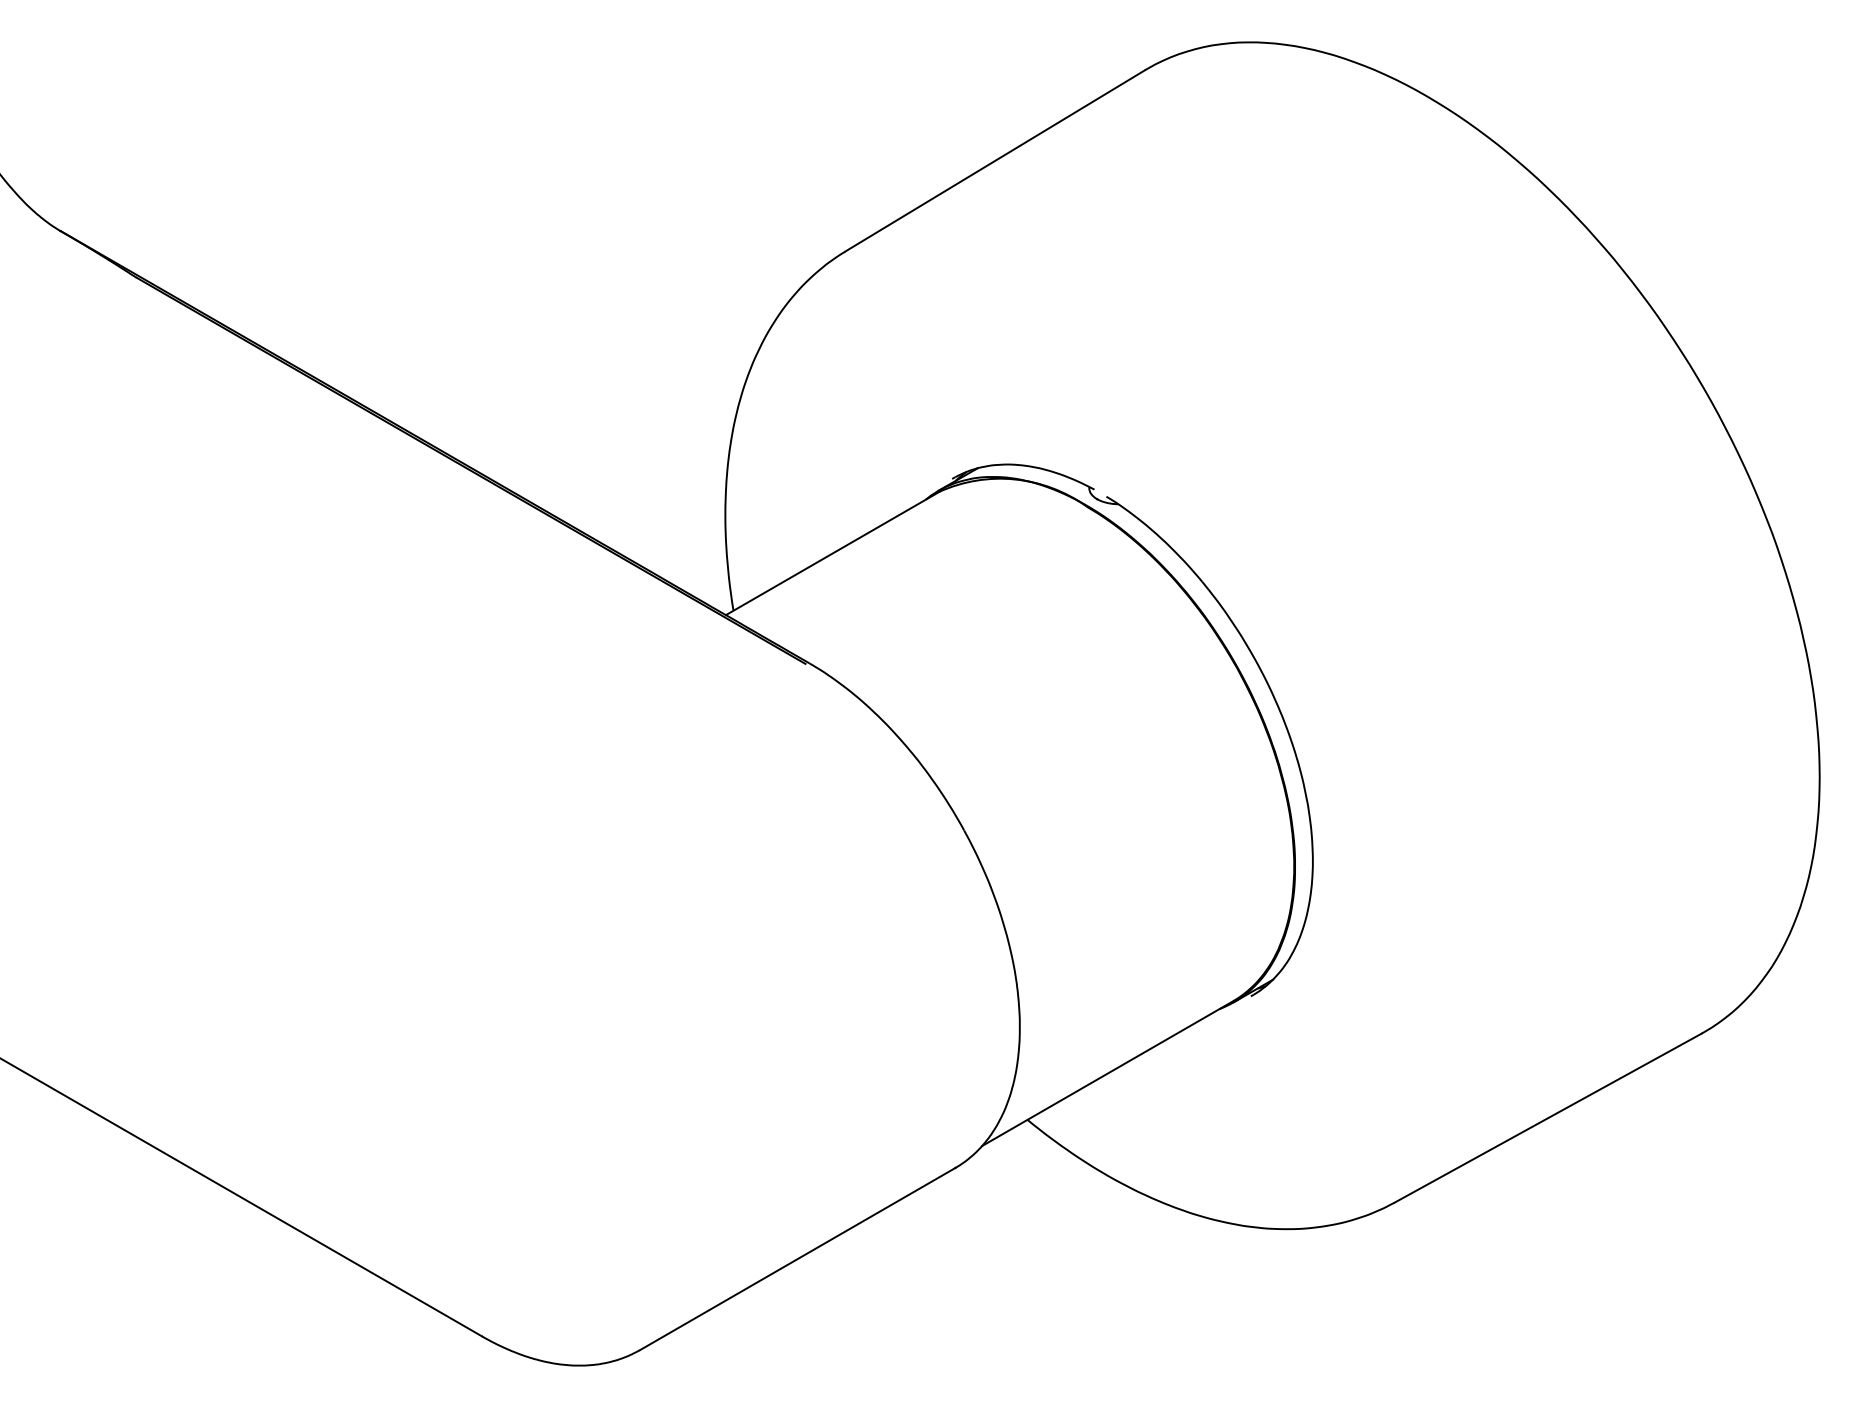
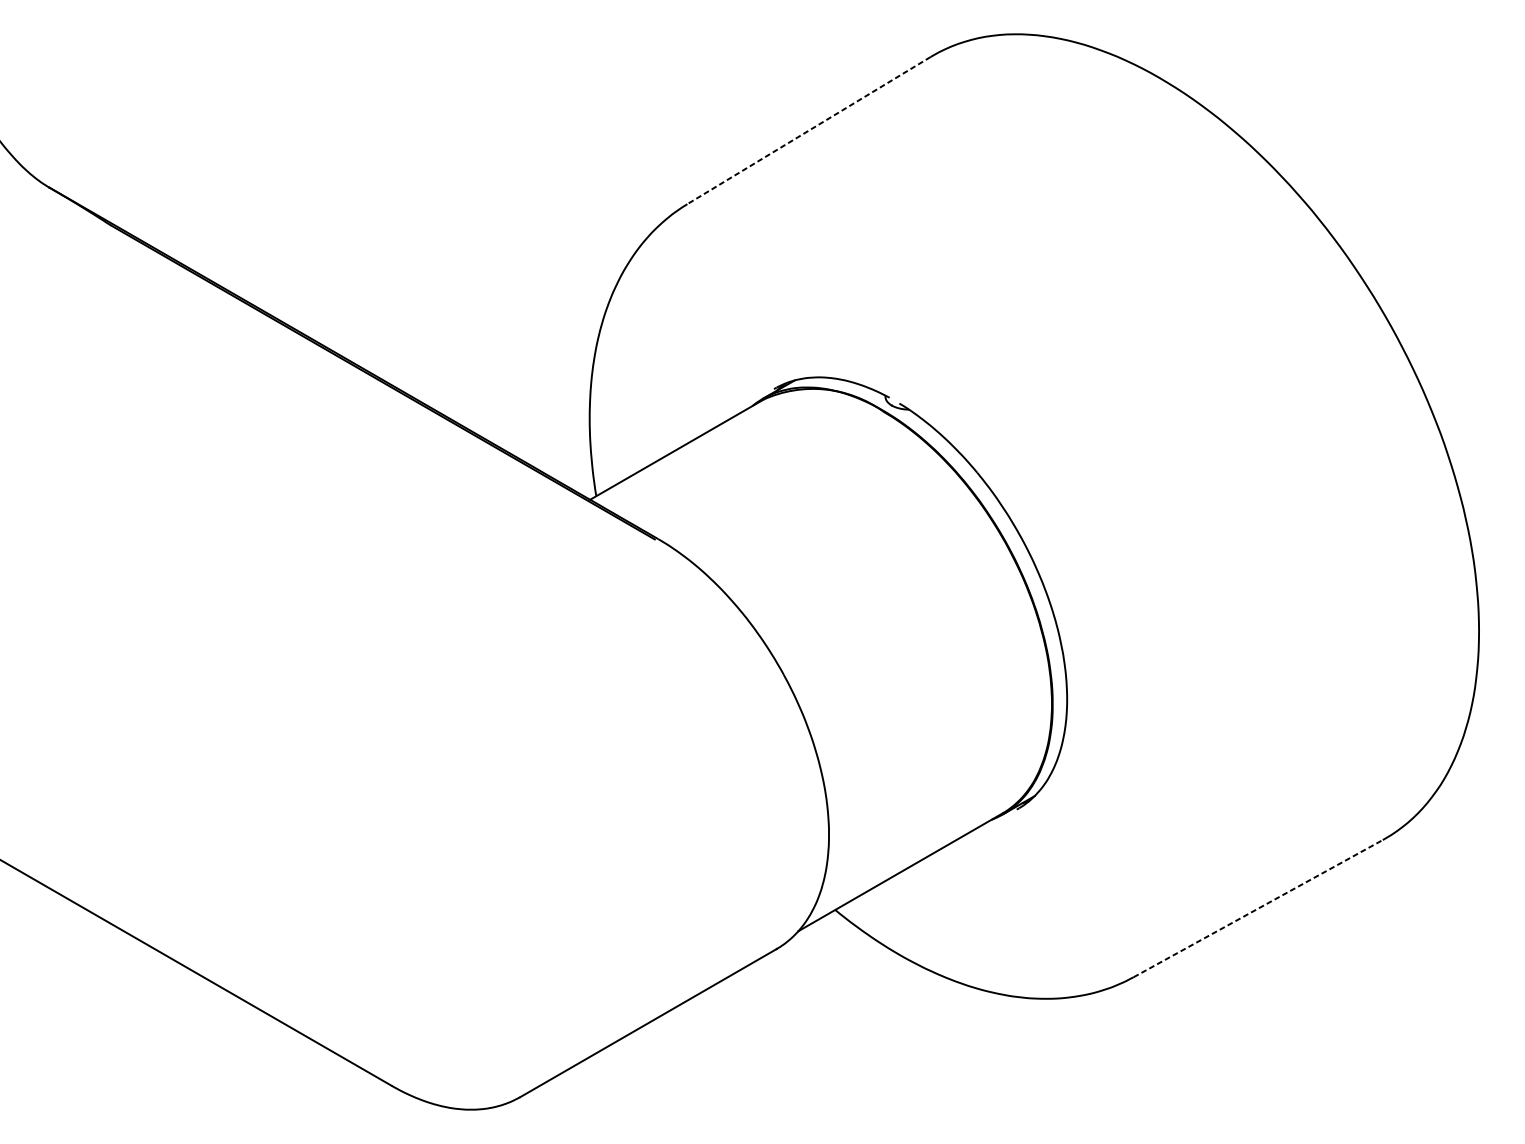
line: (995, 160) -> (809, 130), solid -> dashed
line: (1547, 1118) -> (1257, 908), solid -> dashed

